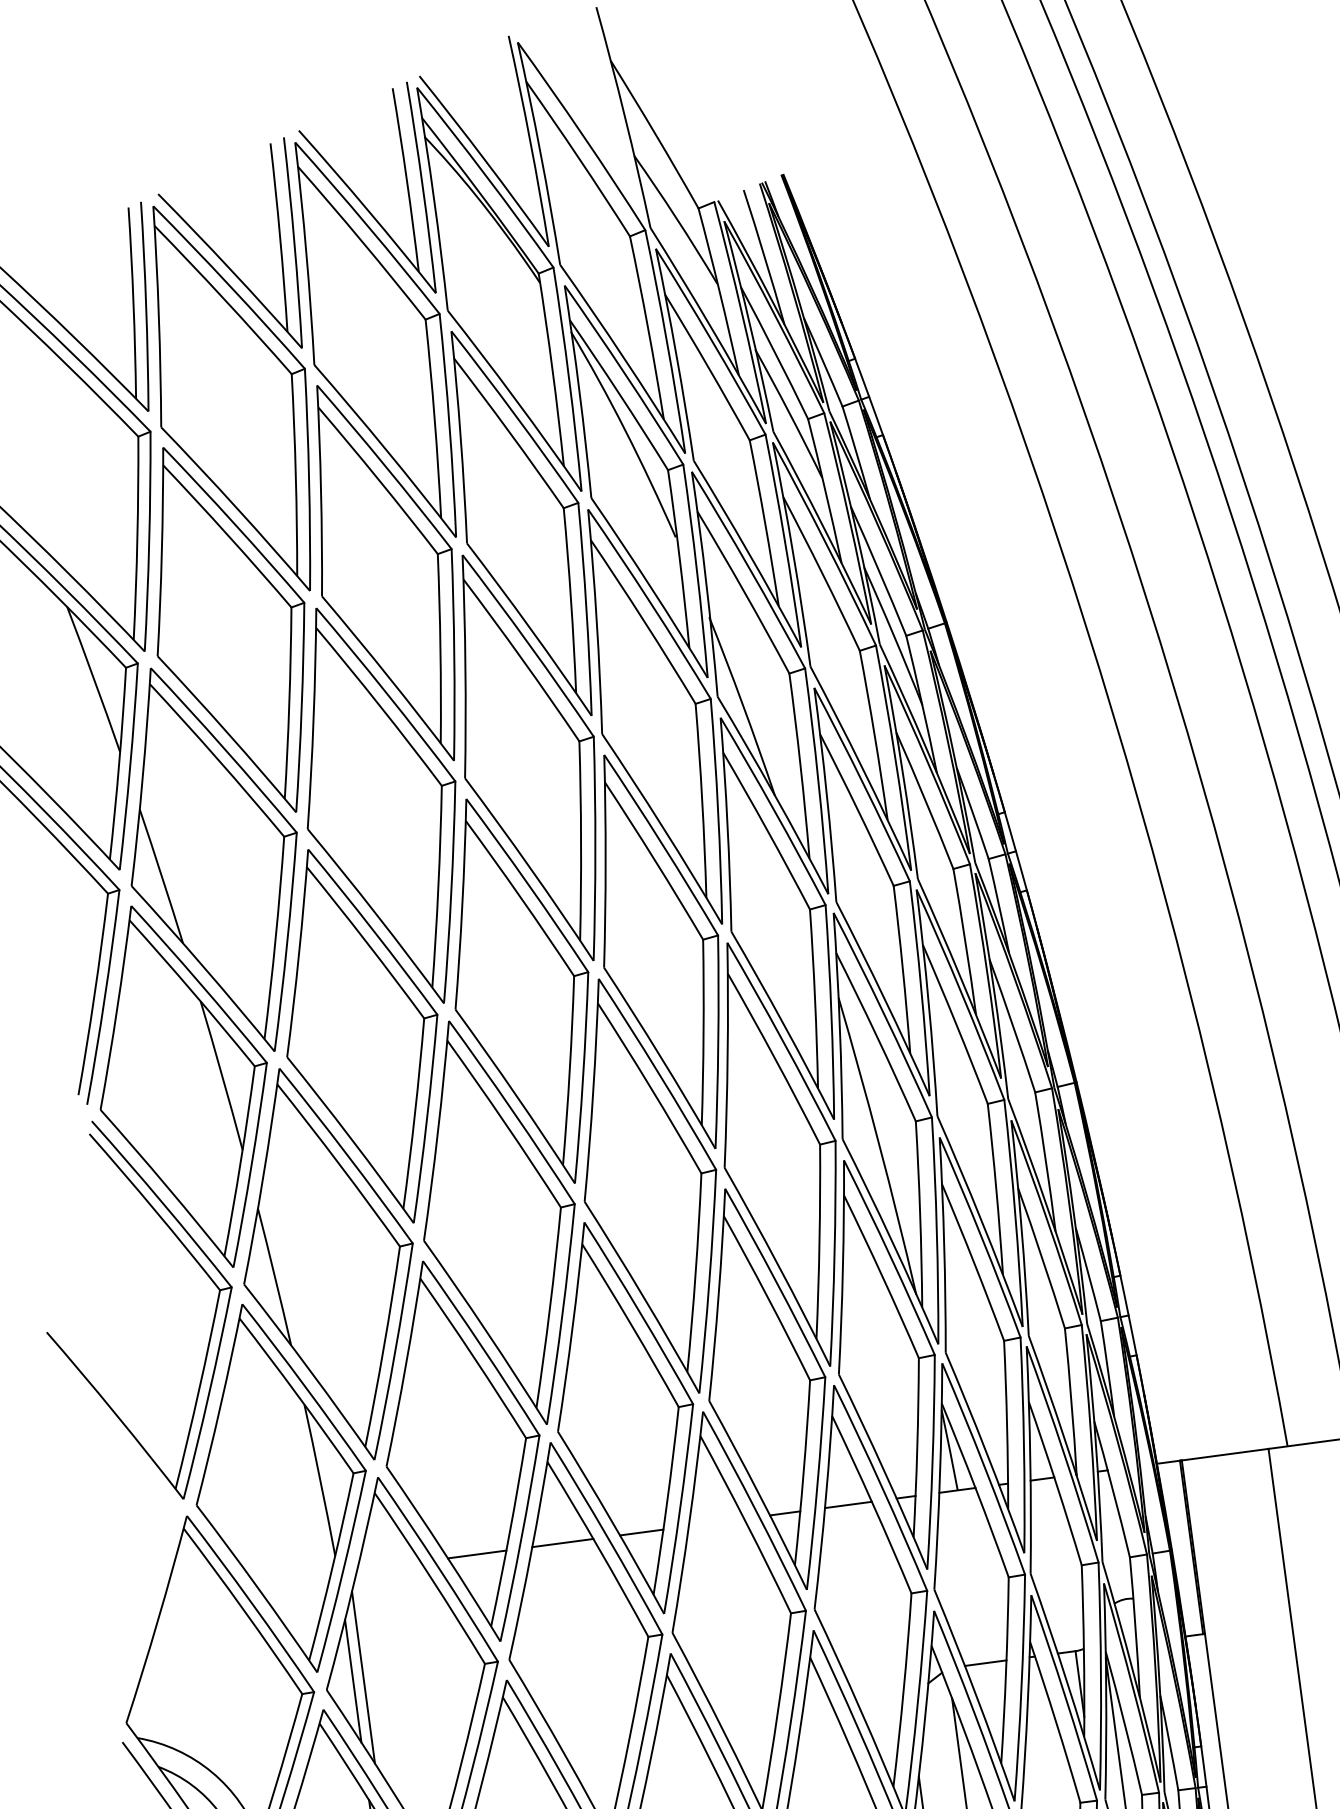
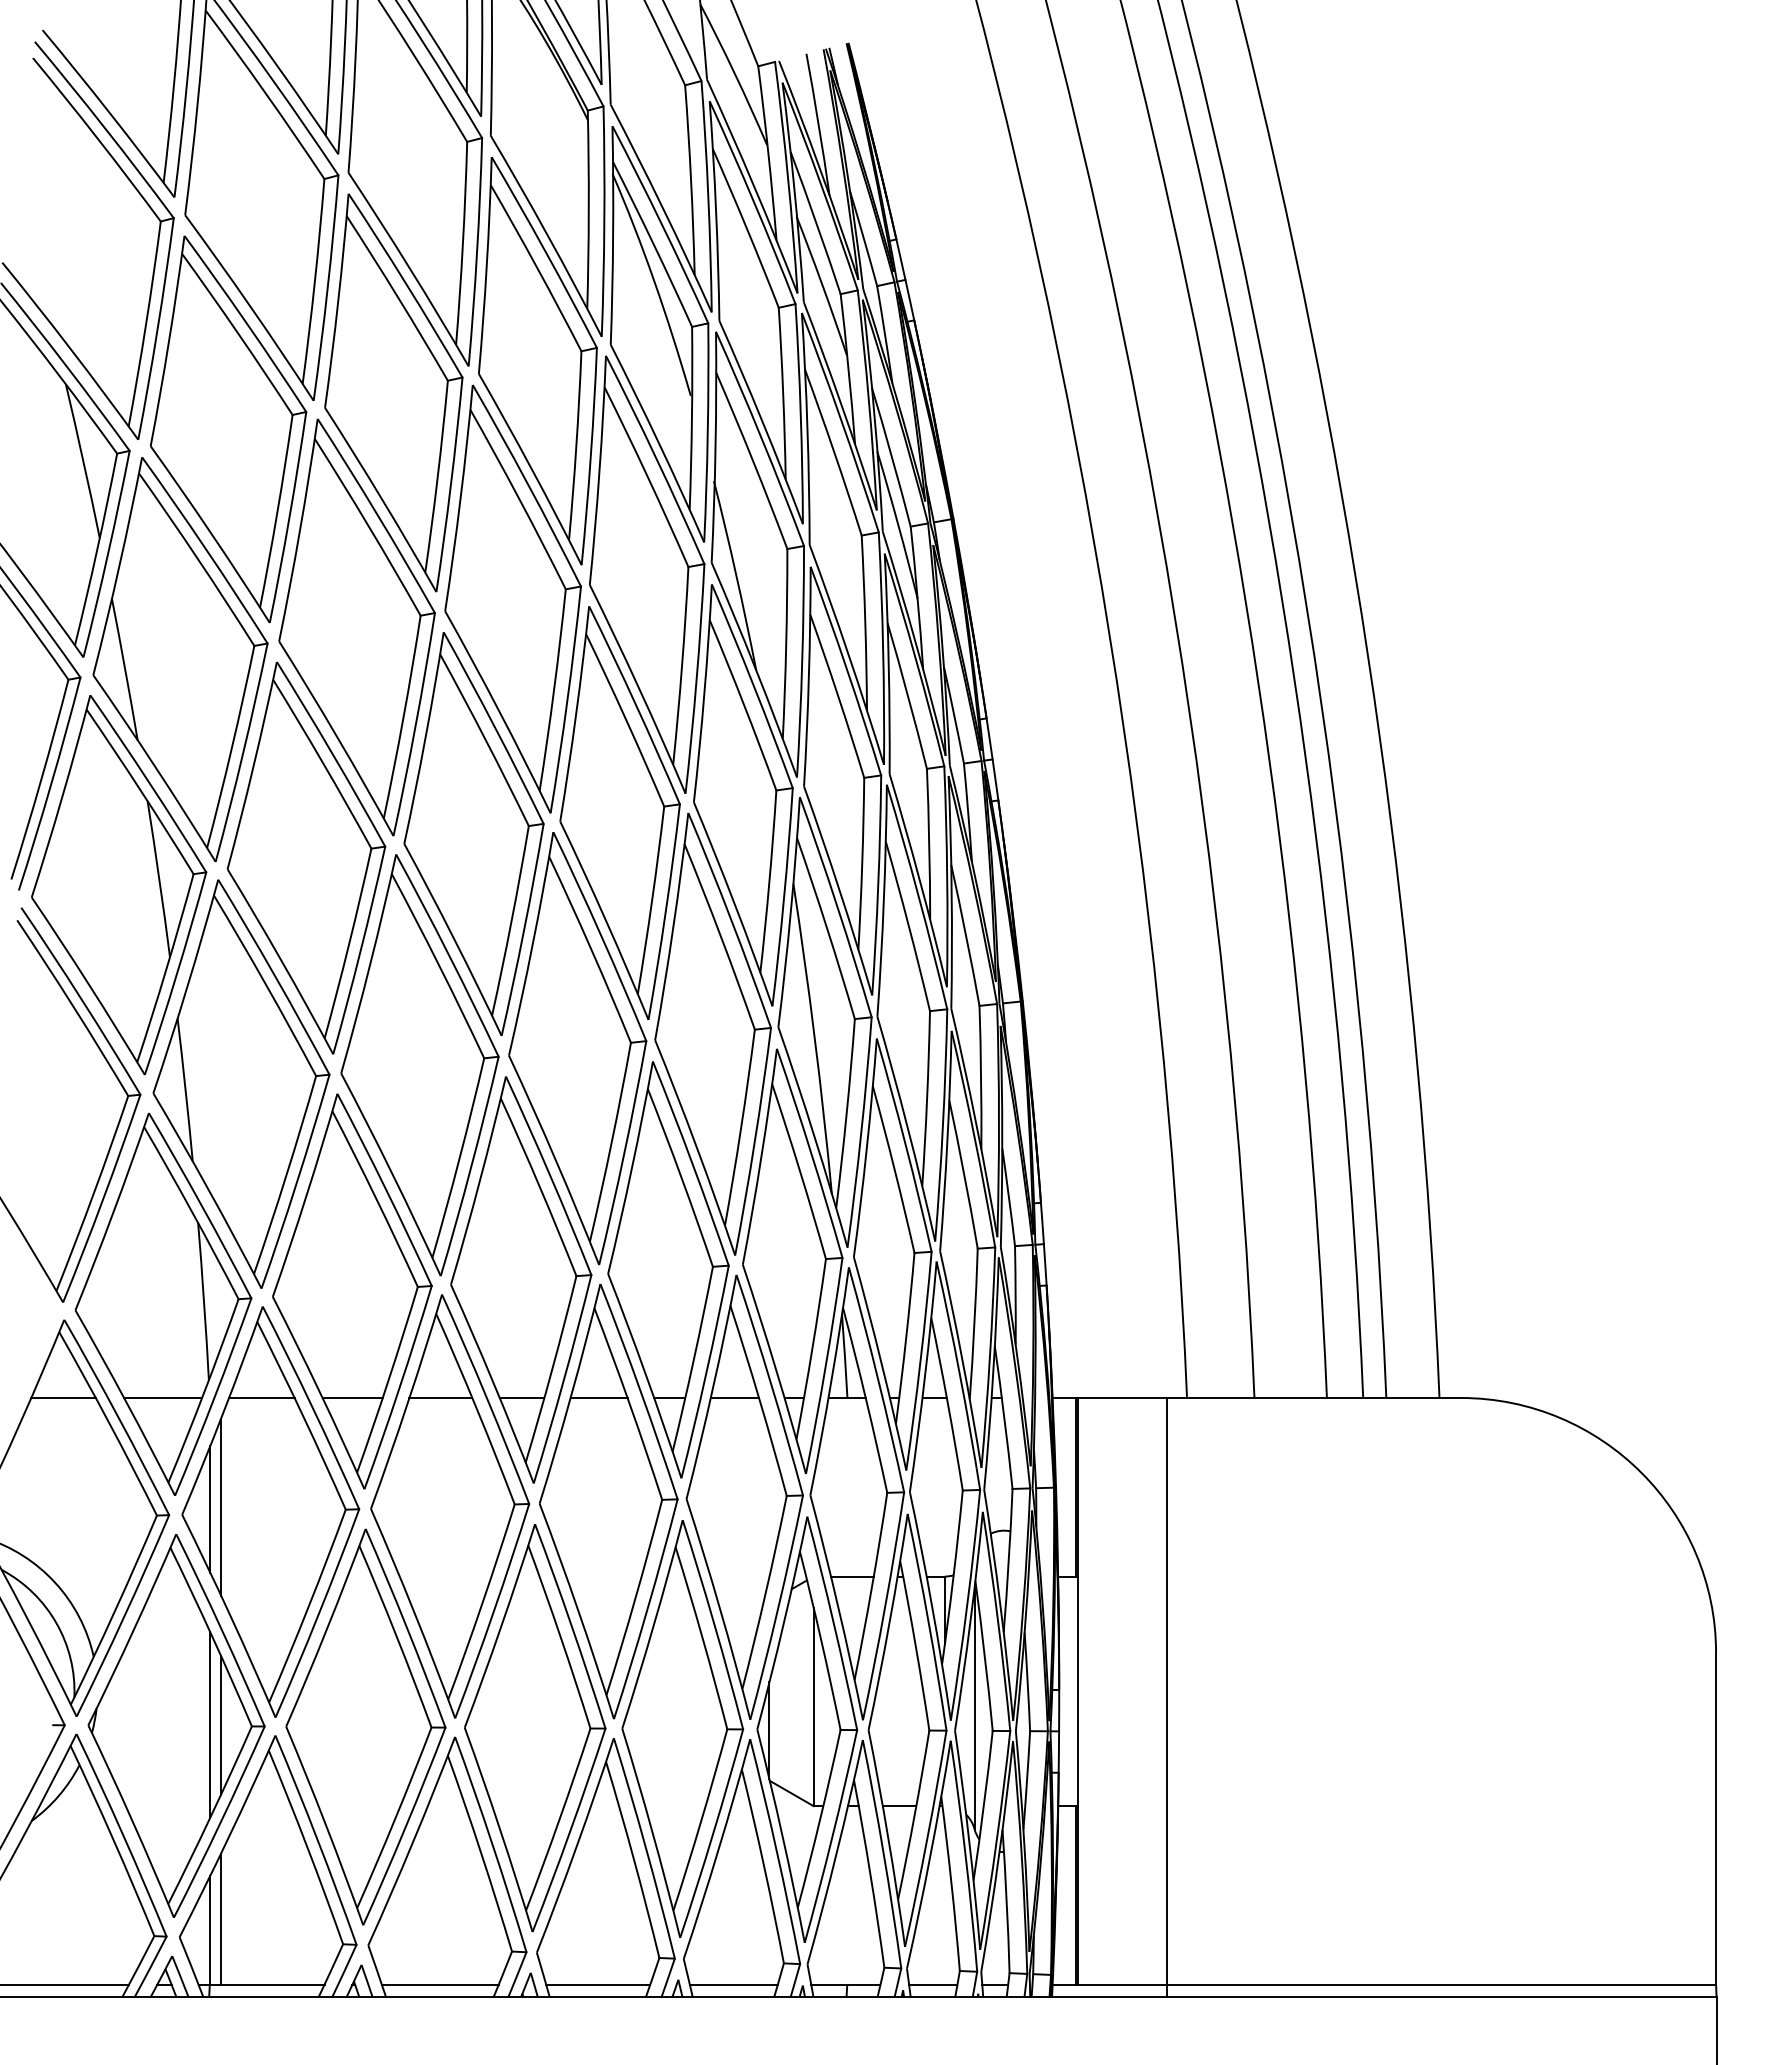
line: (715, 1522) -> (598, 1397), added
line: (388, 1565) -> (261, 1397), added
line: (293, 1578) -> (163, 1397), added
line: (196, 1591) -> (63, 1397), added

